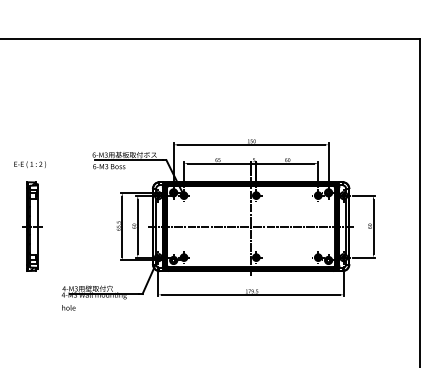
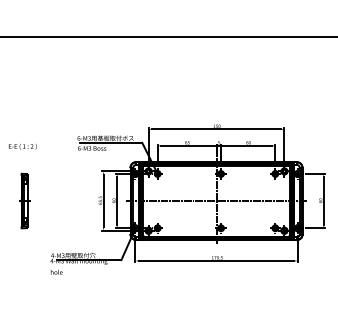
part: (32, 226) -> (24, 200), size x0.7

